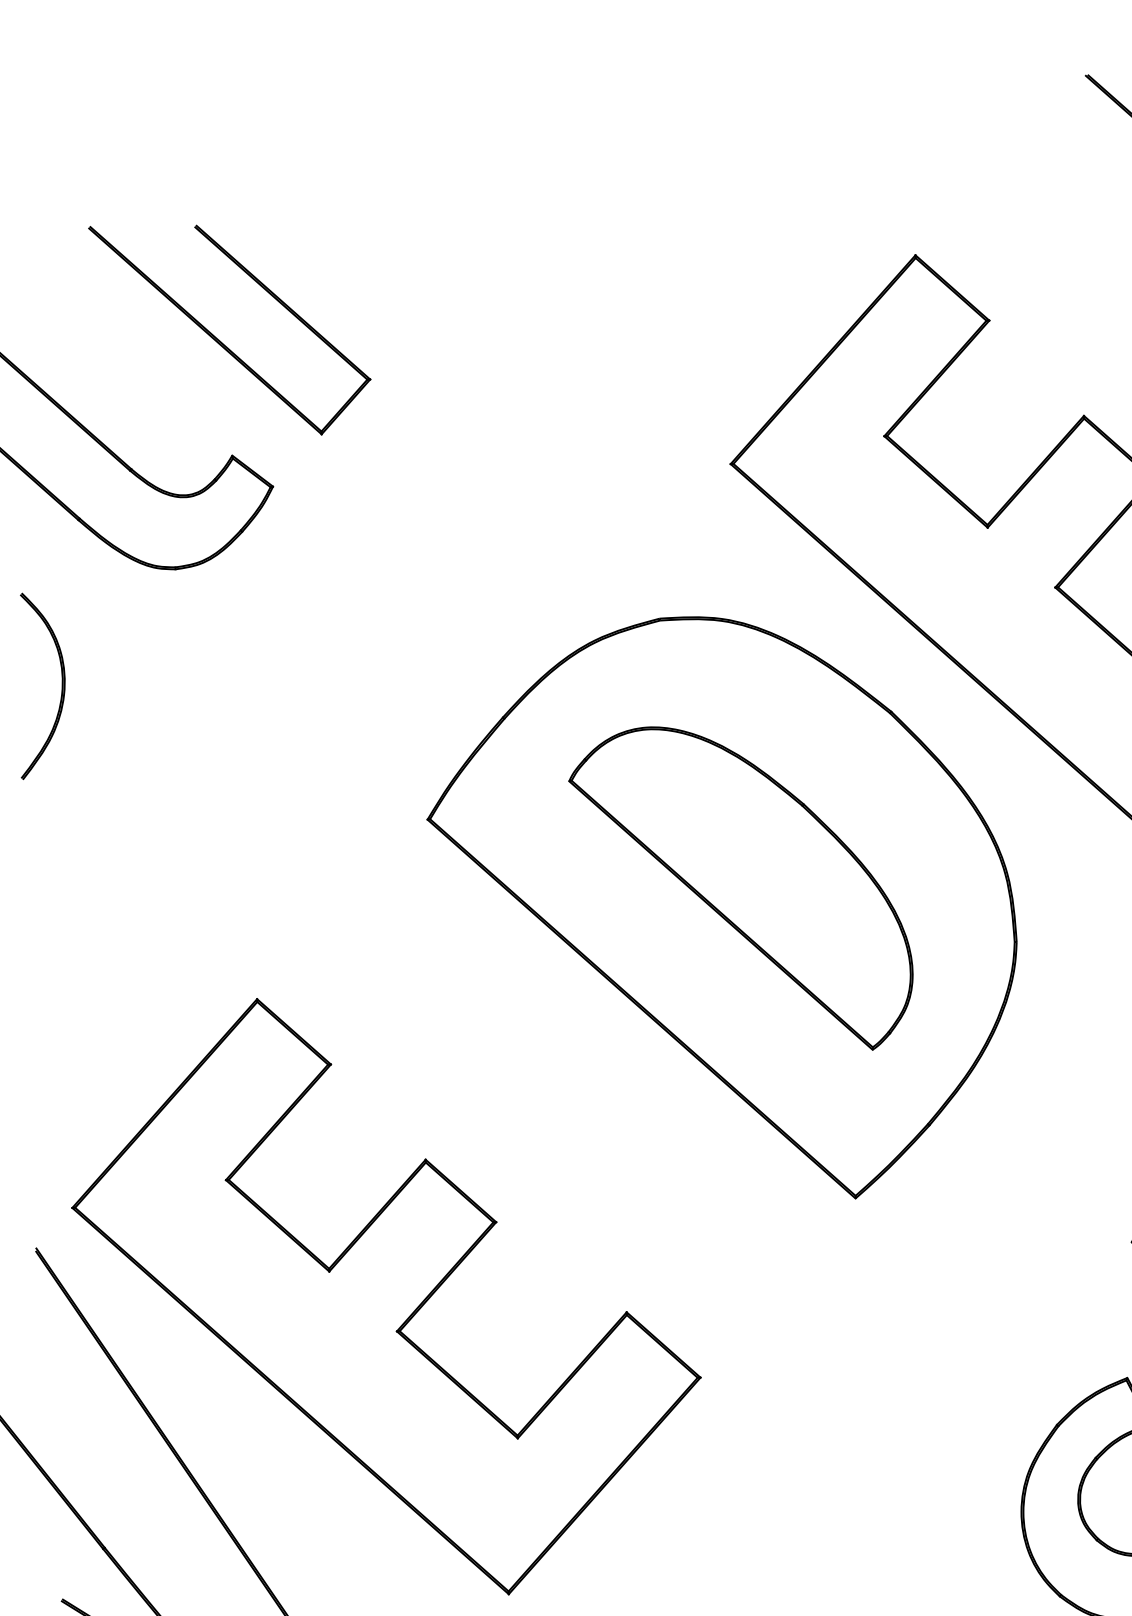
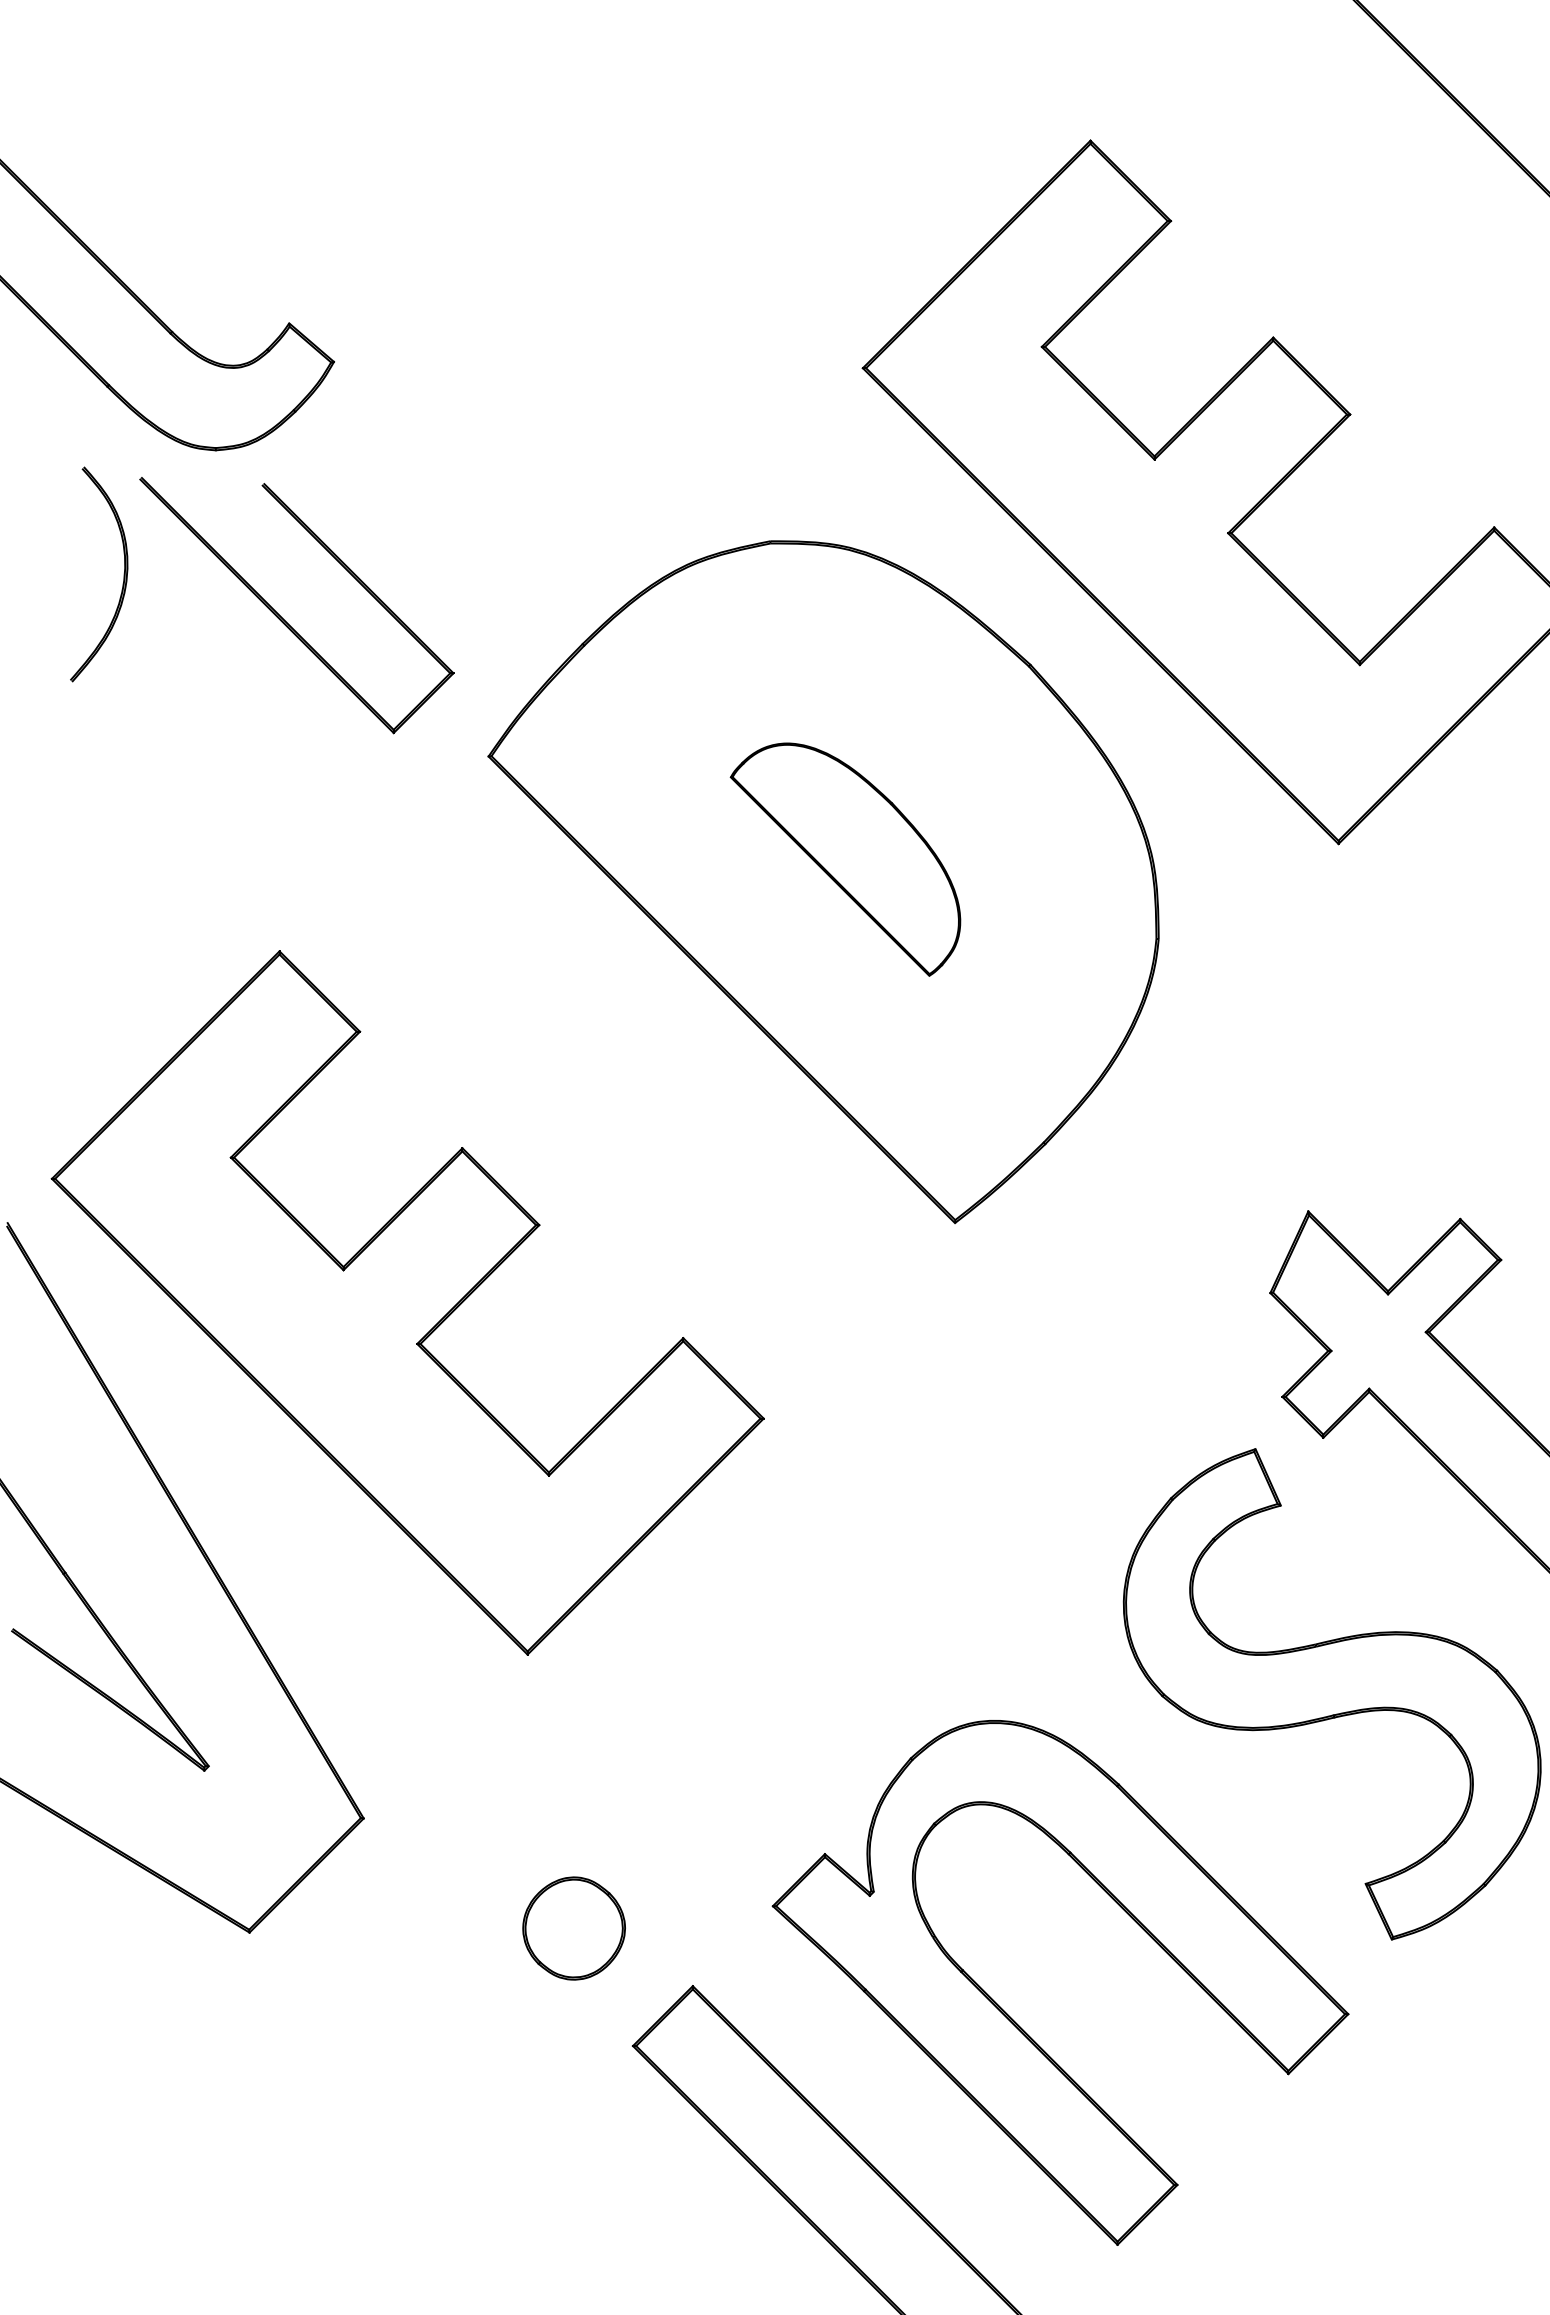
part: (220, 341) -> (283, 618), moved
part: (61, 684) -> (123, 574), moved
part: (741, 889) -> (845, 859), size x0.6

